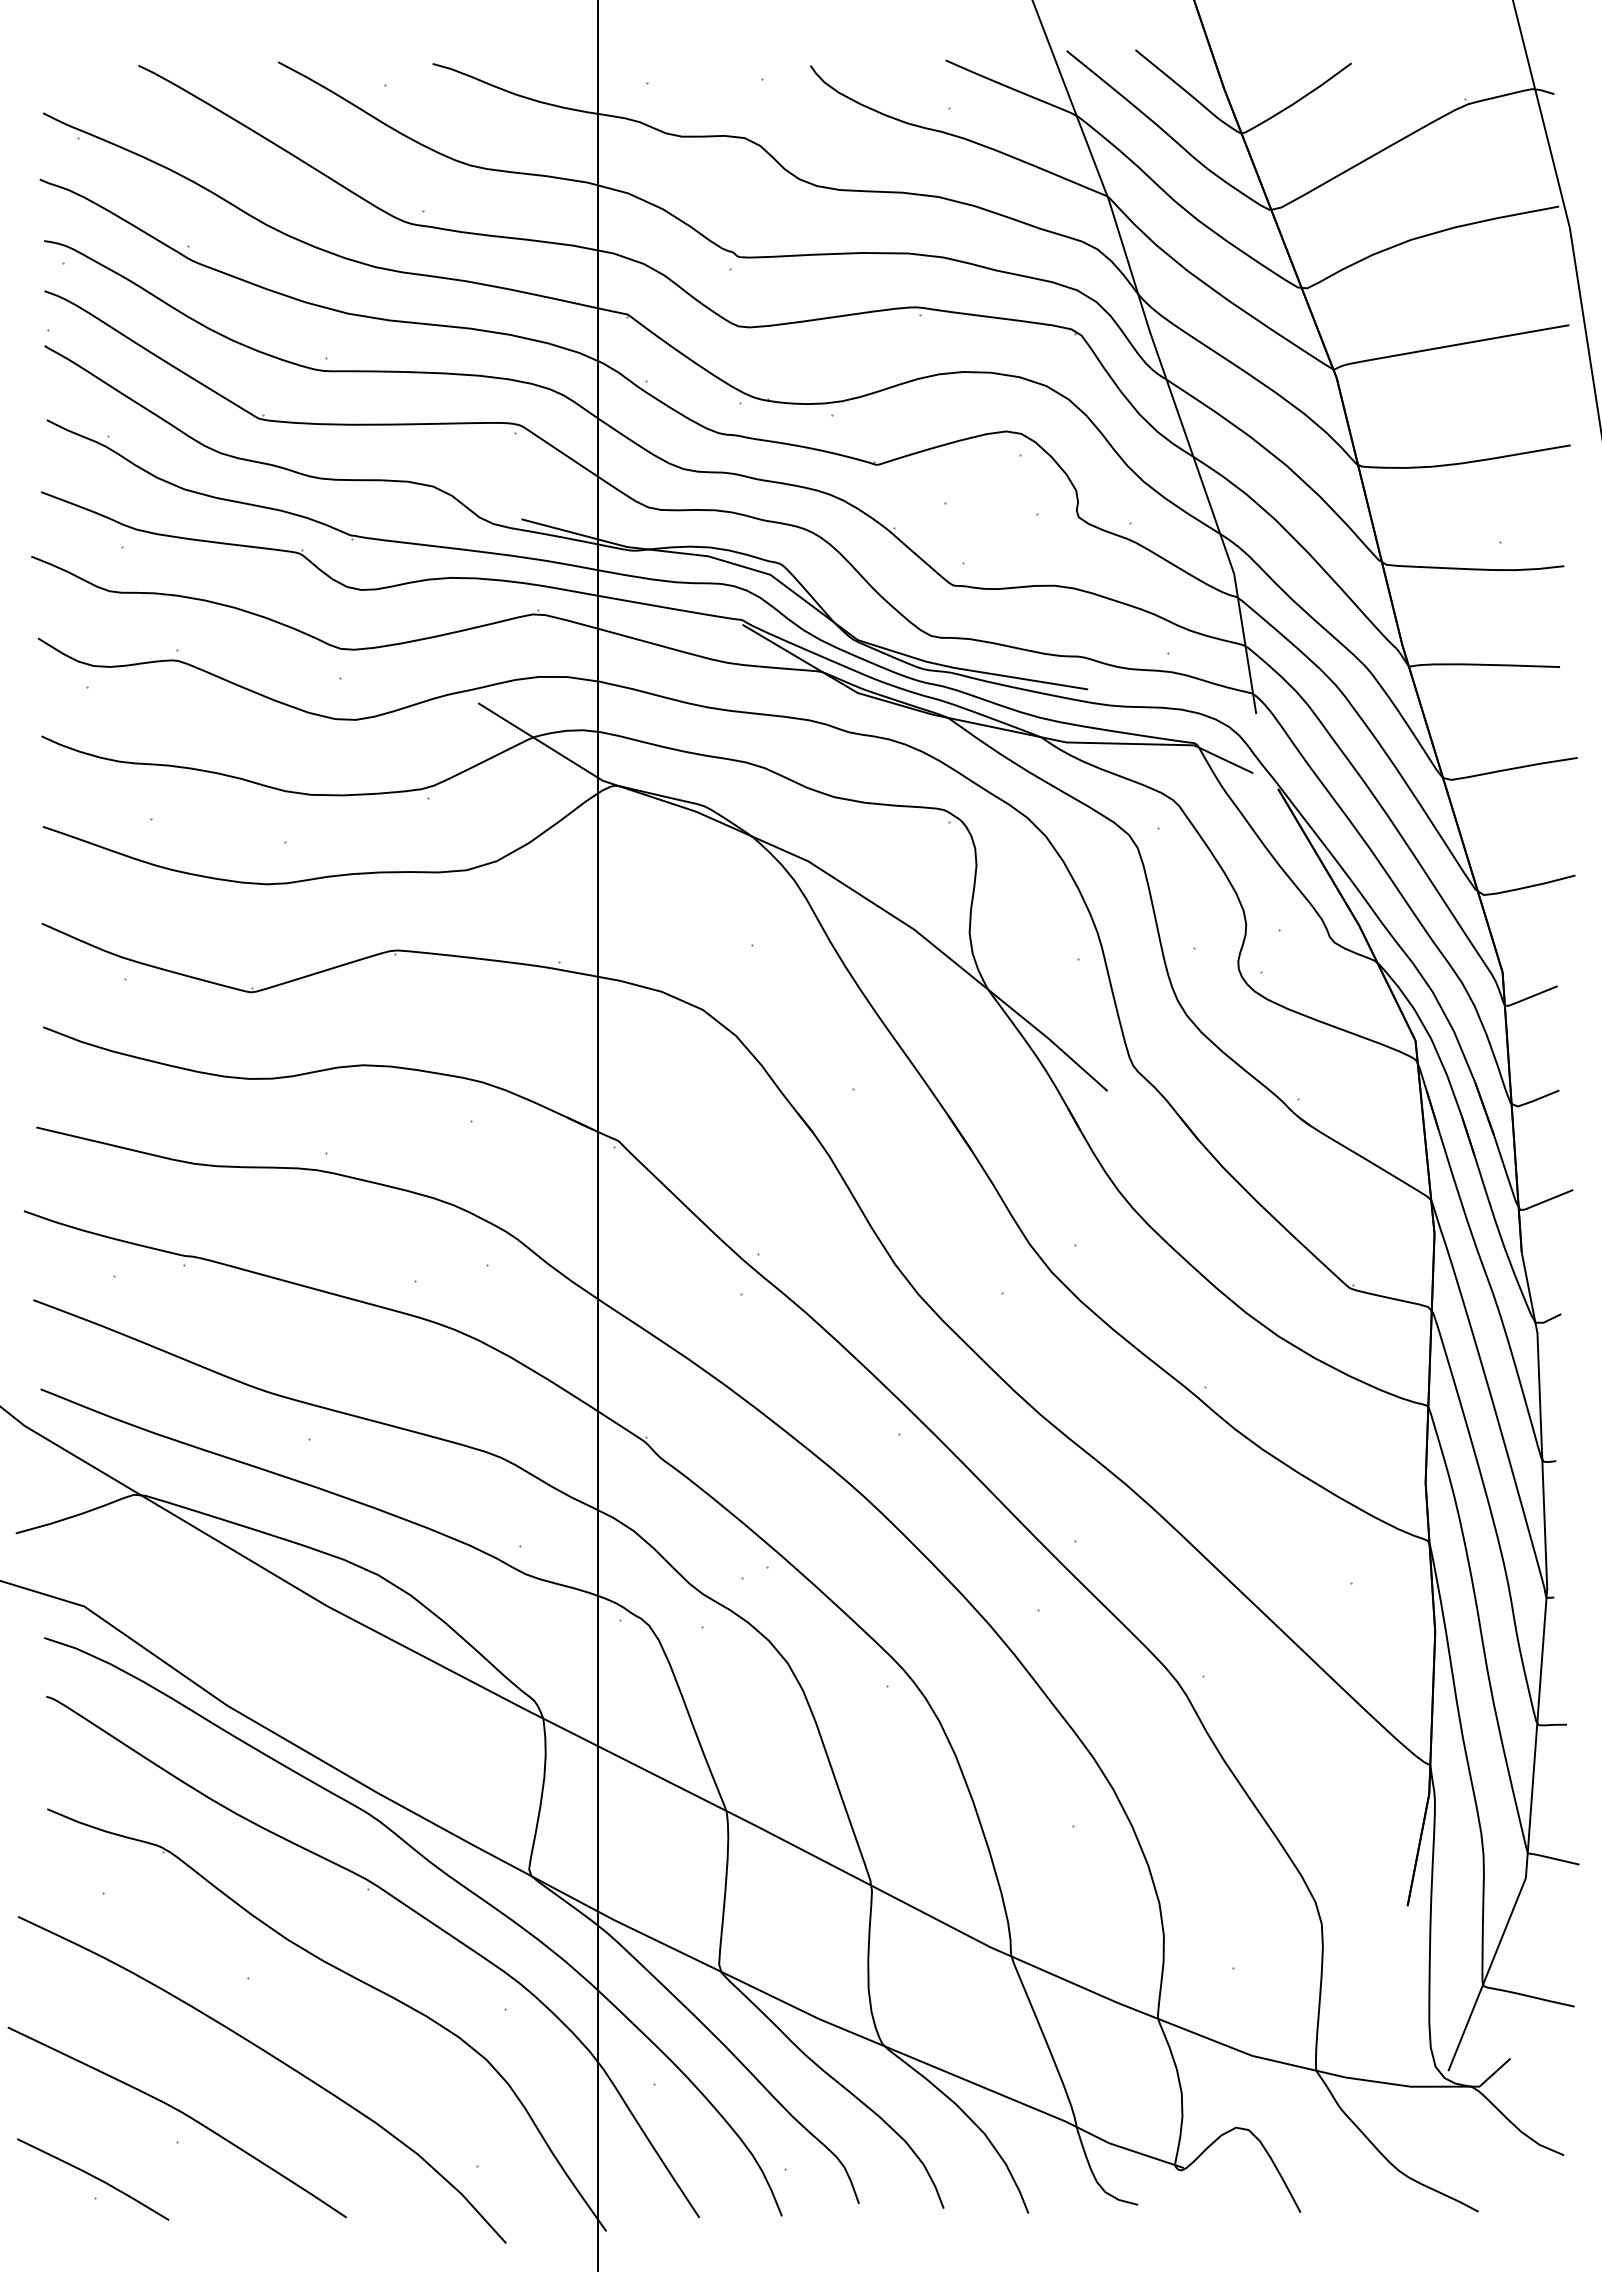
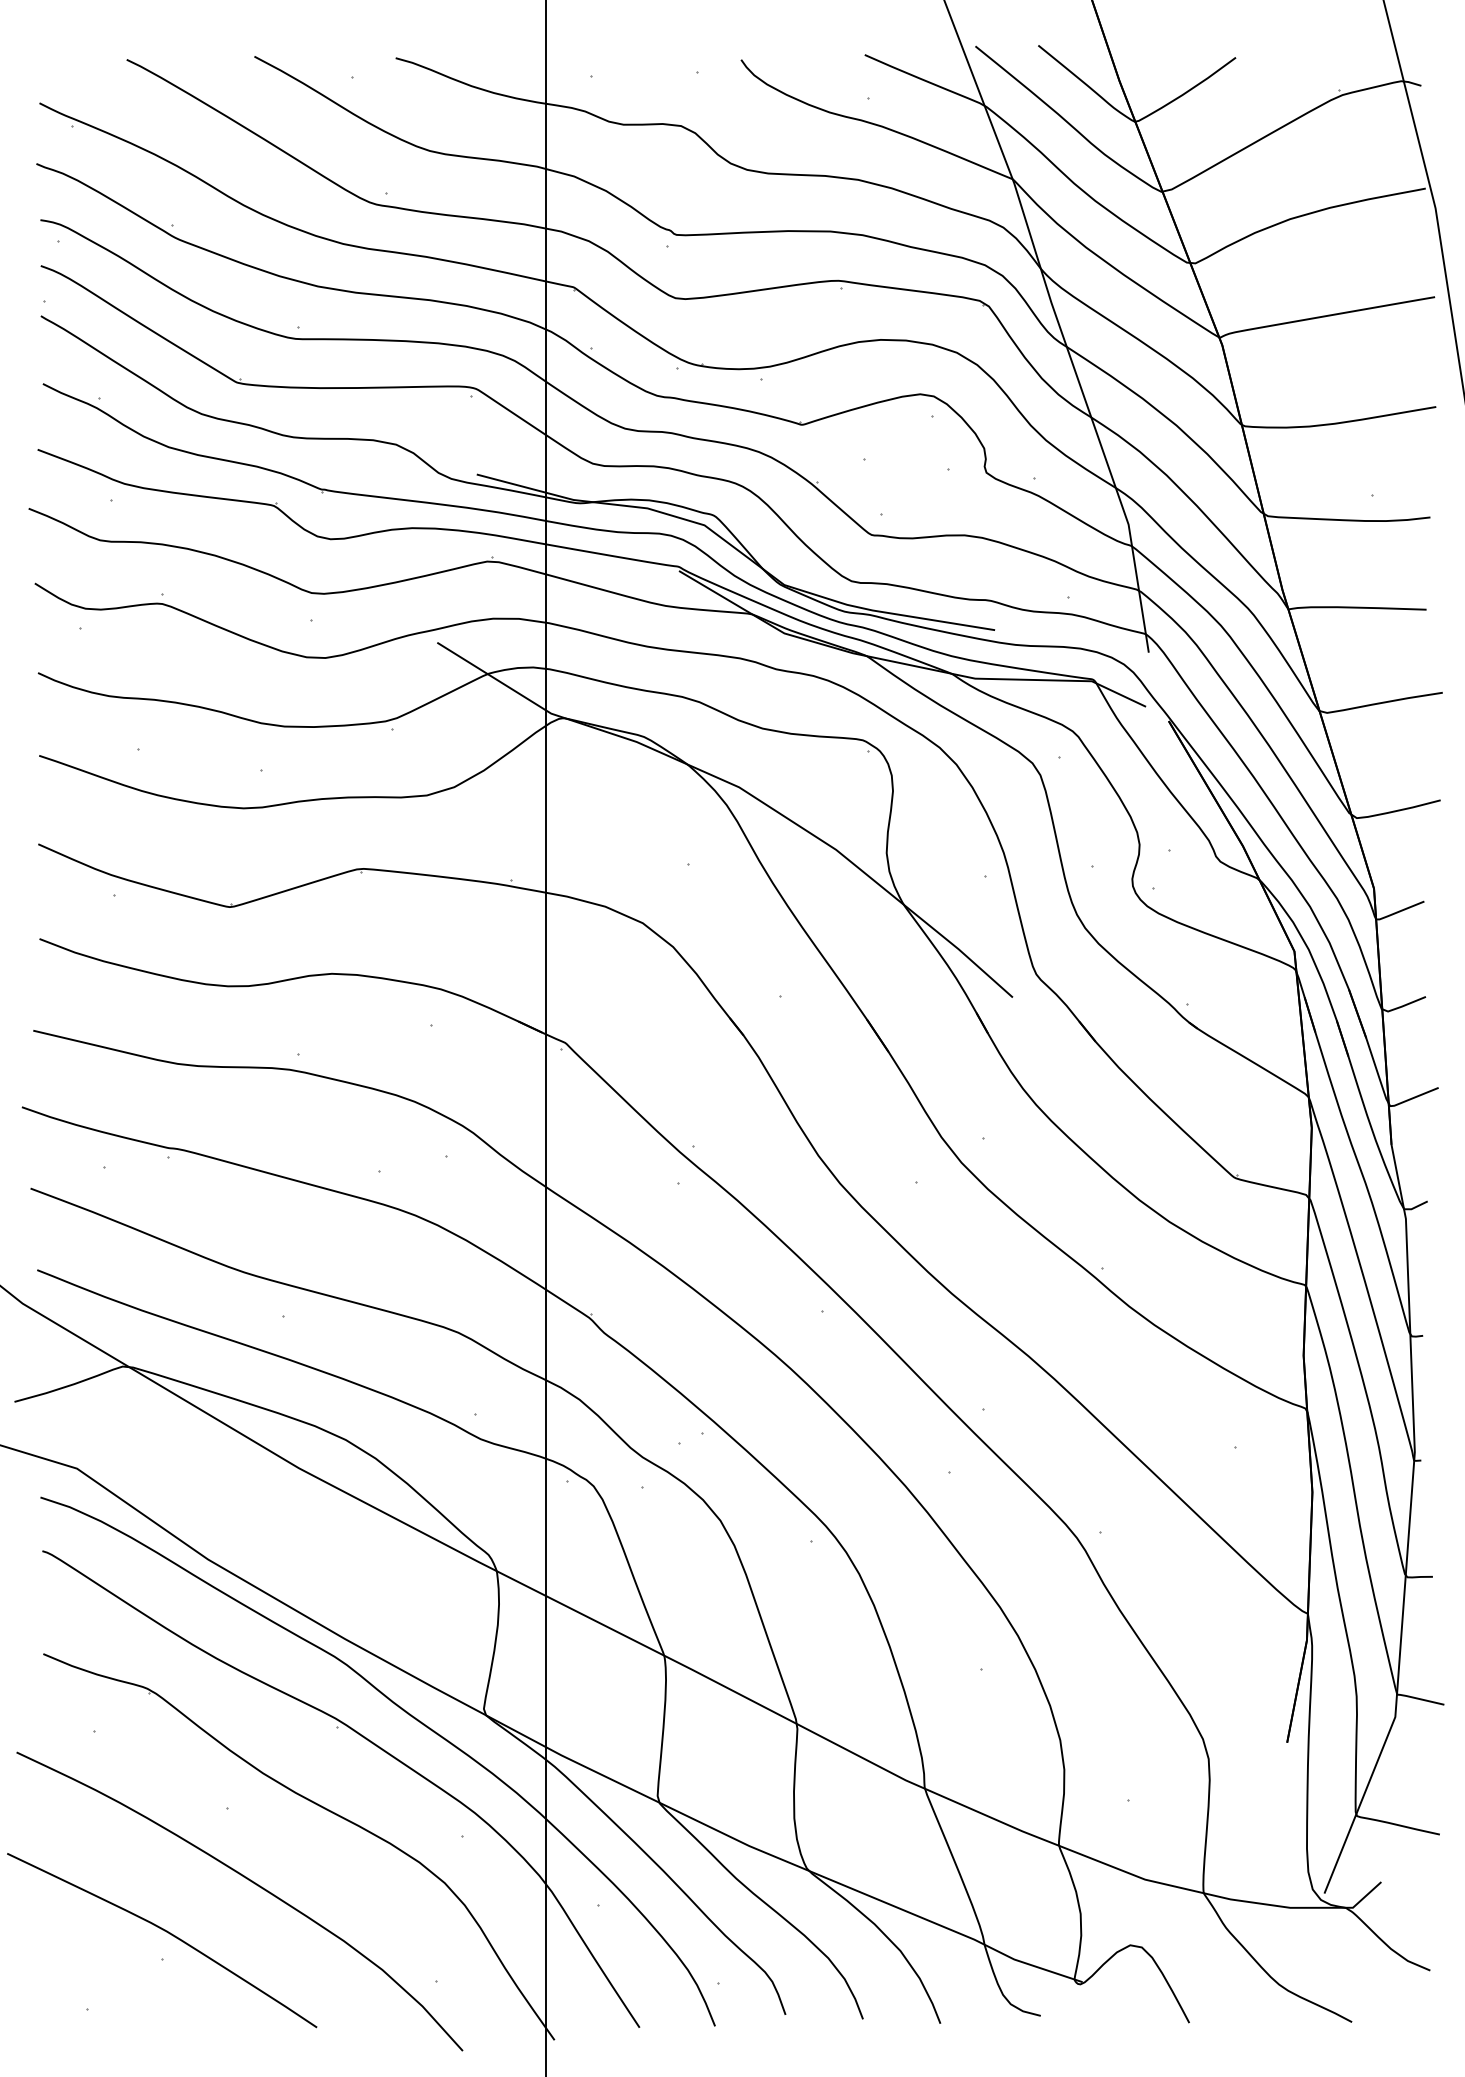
curve: (93, 2177) -> (85, 1990), removed

